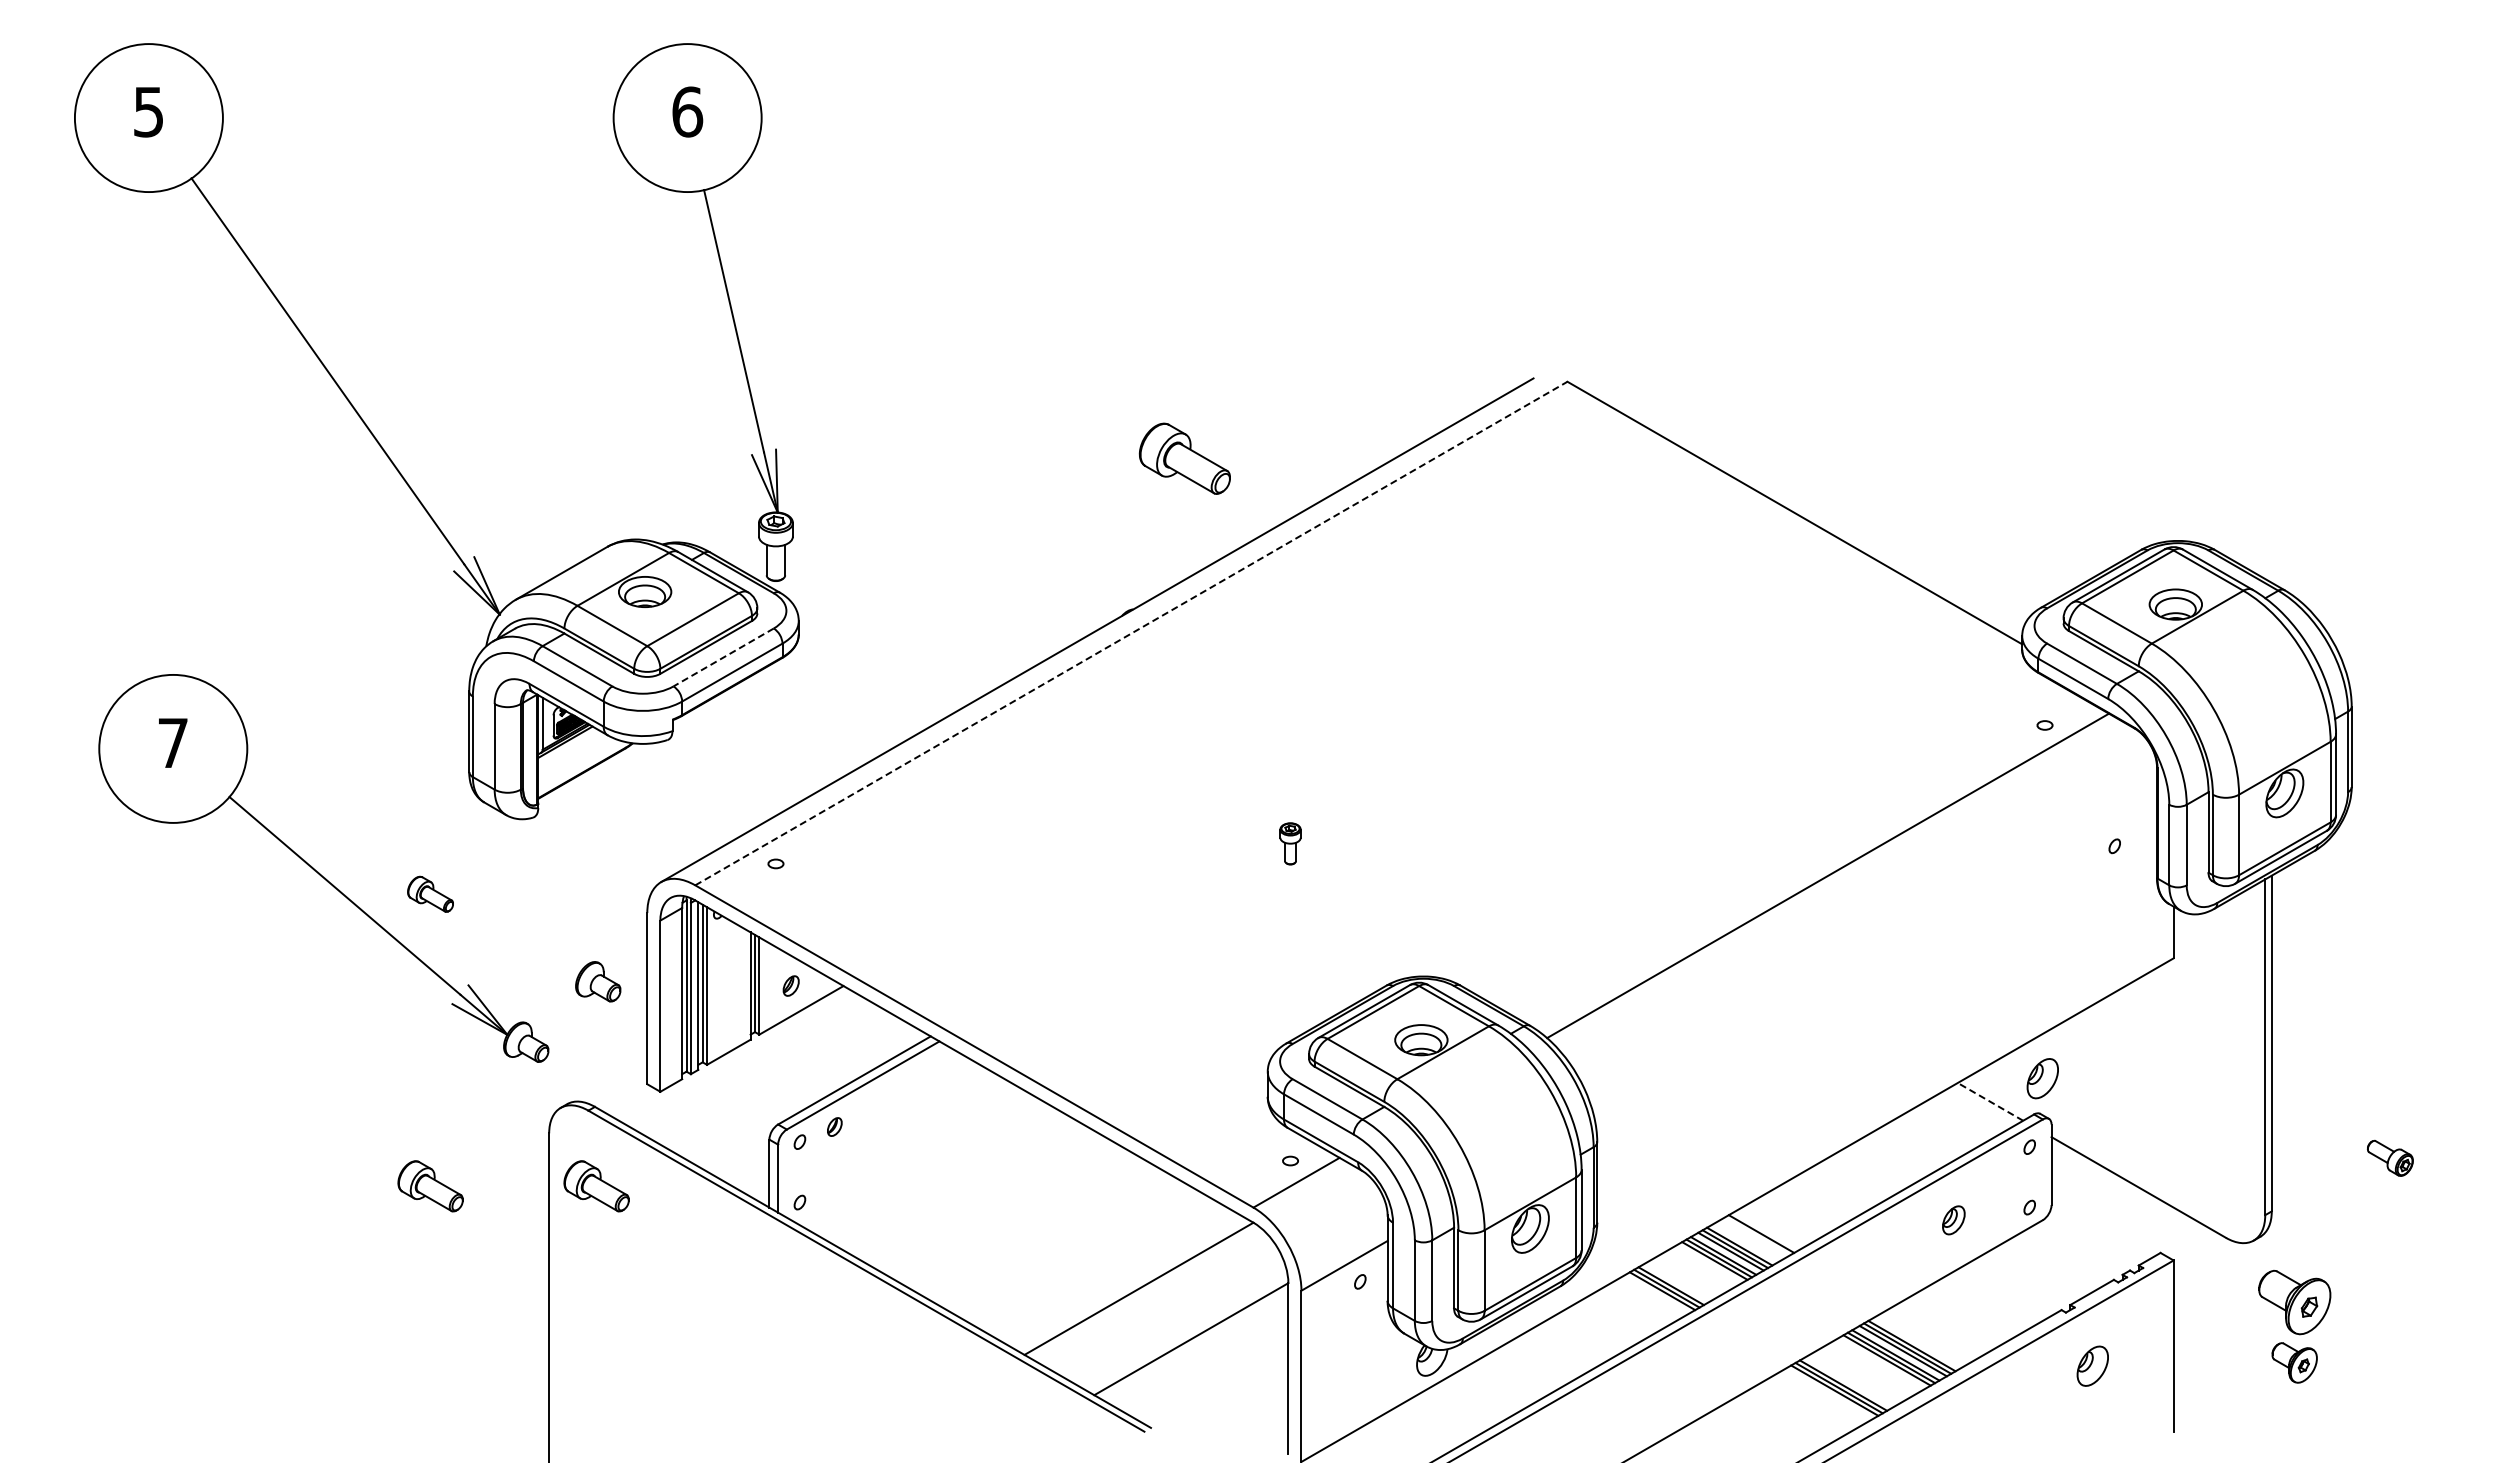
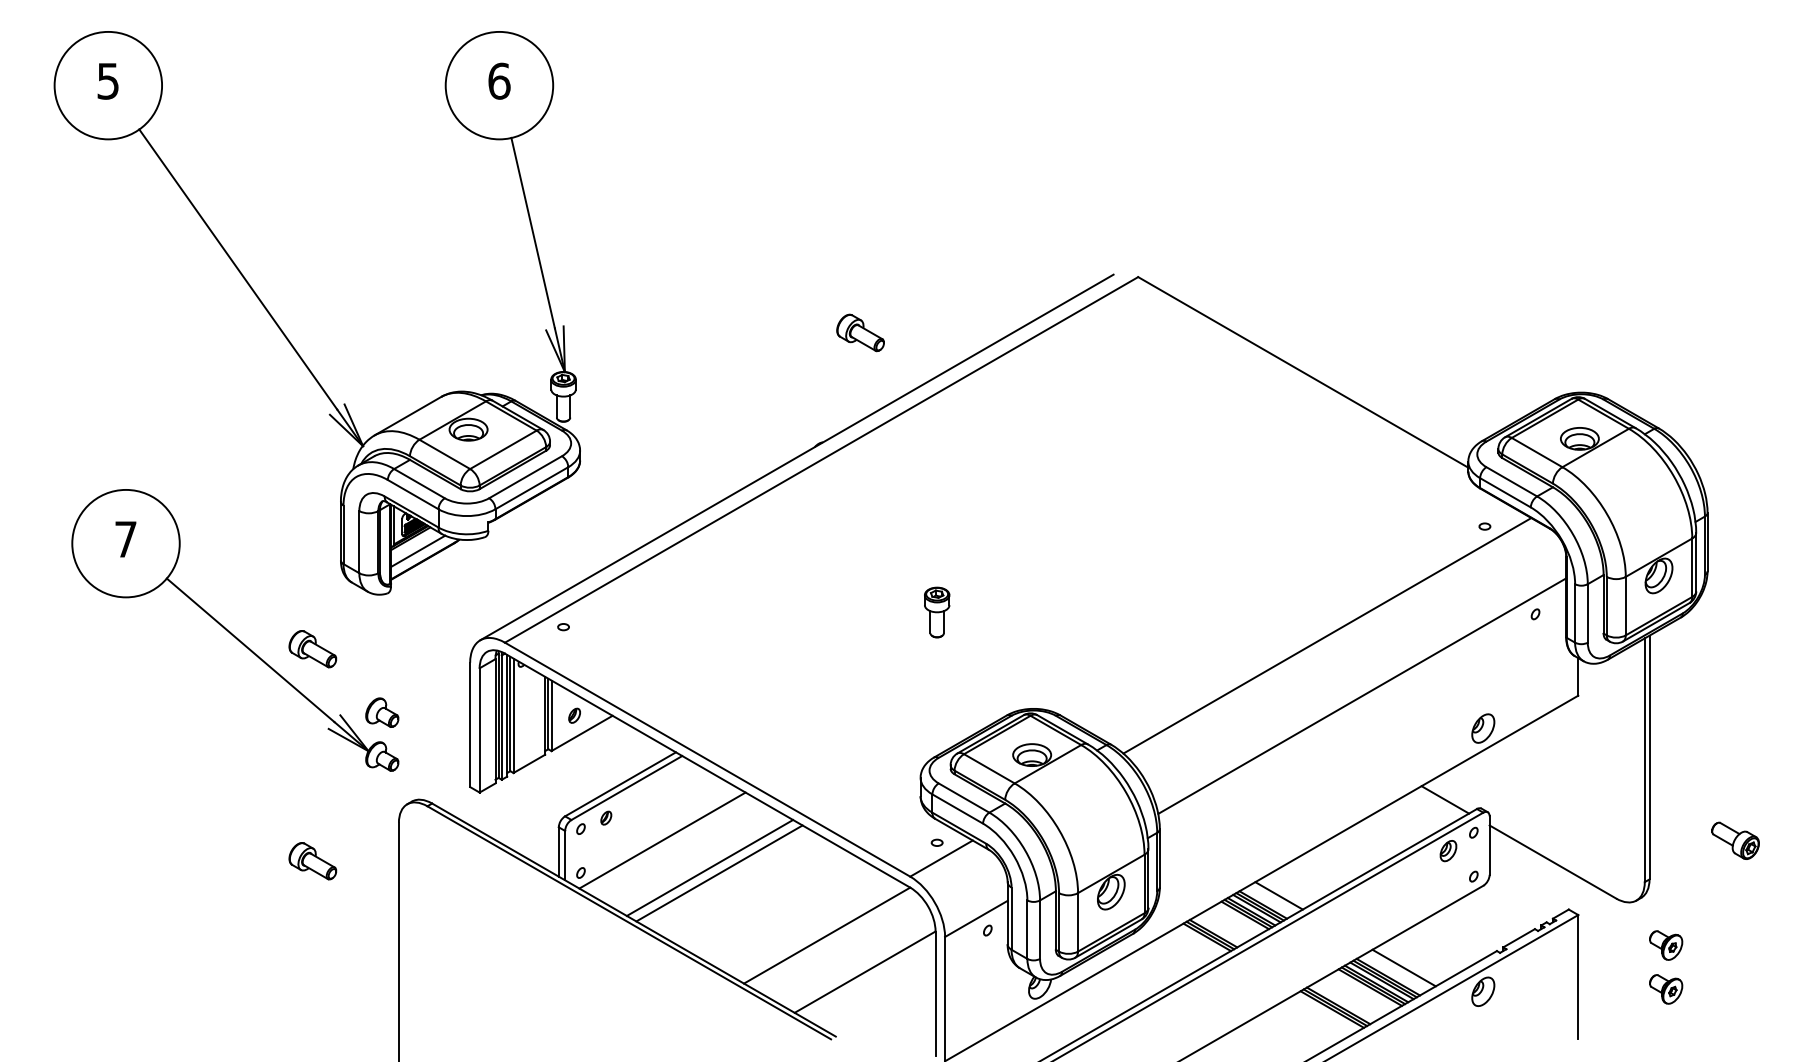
part: (1185, 458) -> (860, 332), size x0.71
line: (1131, 633) -> (821, 459), dashed -> solid
line: (723, 657) -> (525, 477), dashed -> solid
line: (575, 759) -> (418, 551), added
part: (1290, 843) -> (937, 612), size x1.67
part: (430, 894) -> (312, 649), size x1.43
line: (1875, 958) -> (1361, 695), added
part: (598, 981) -> (382, 712), moved
part: (2042, 1078) -> (1483, 728), moved
line: (1990, 1101) -> (1445, 799), dashed -> solid
line: (911, 1157) -> (661, 840), added
part: (2390, 1158) -> (1735, 841), size x1.43
part: (596, 1186) -> (433, 861), removed
line: (977, 1195) -> (709, 867), added
line: (990, 1203) -> (719, 873), added
part: (1953, 1220) -> (1448, 851), moved
part: (2294, 1302) -> (1666, 945), size x0.62
line: (1933, 1333) -> (1403, 968), added
part: (2092, 1365) -> (1483, 991), moved

